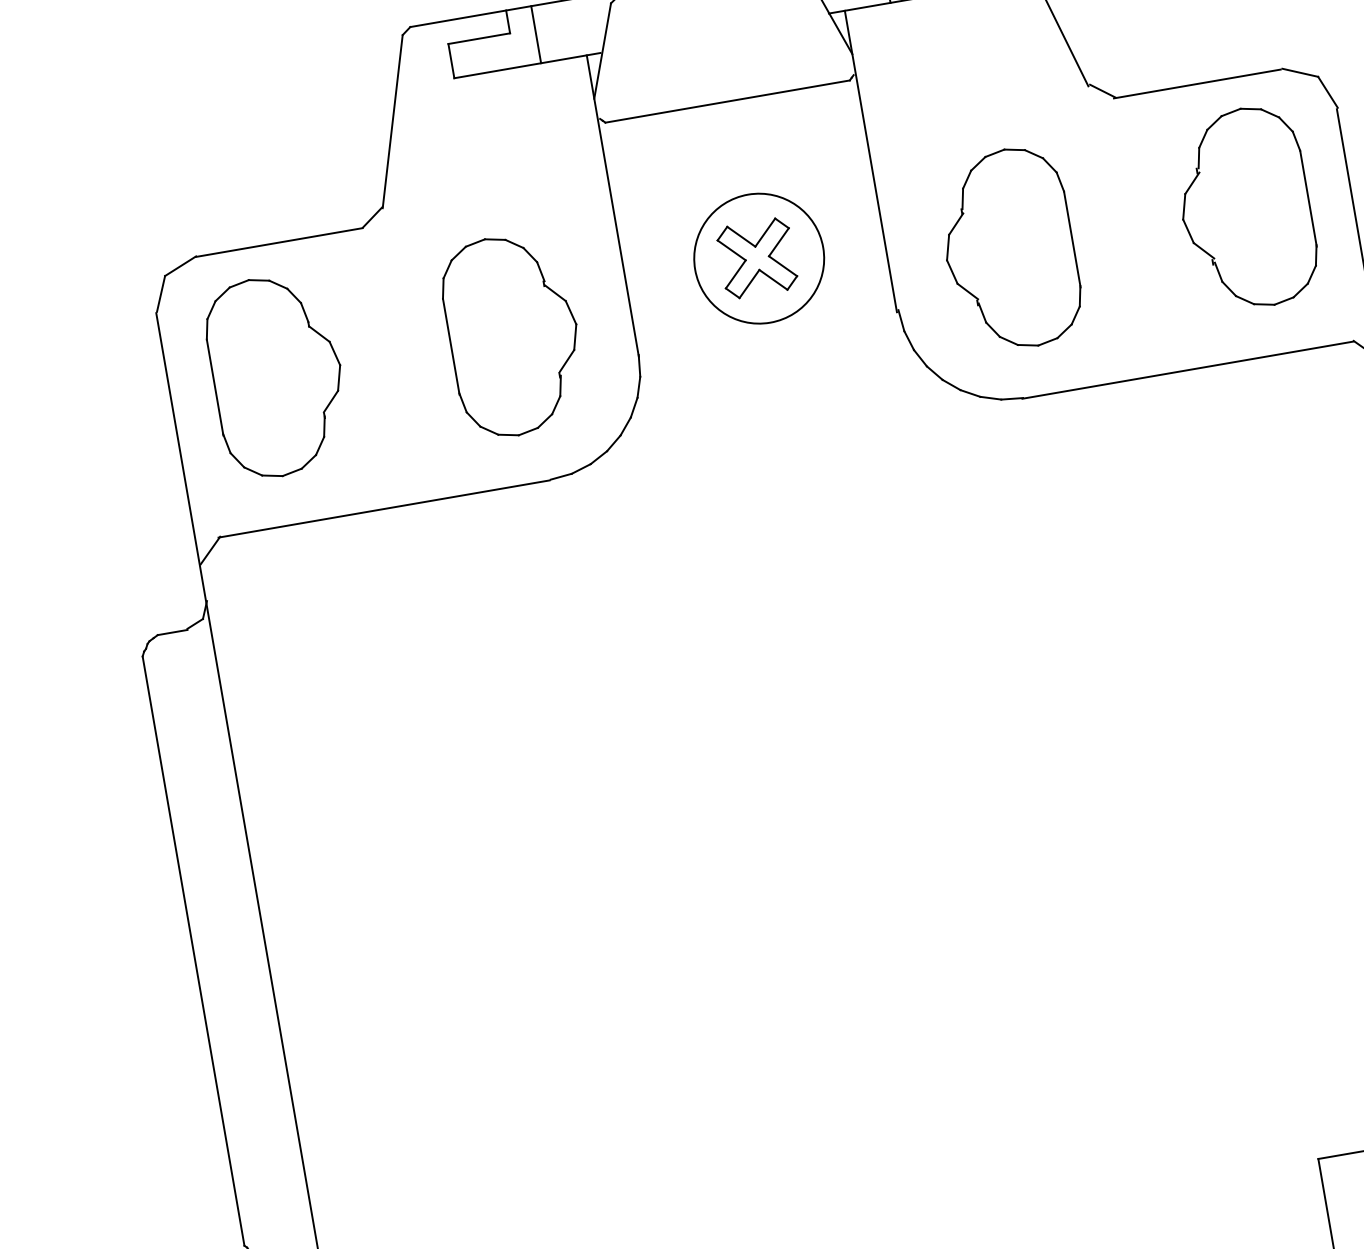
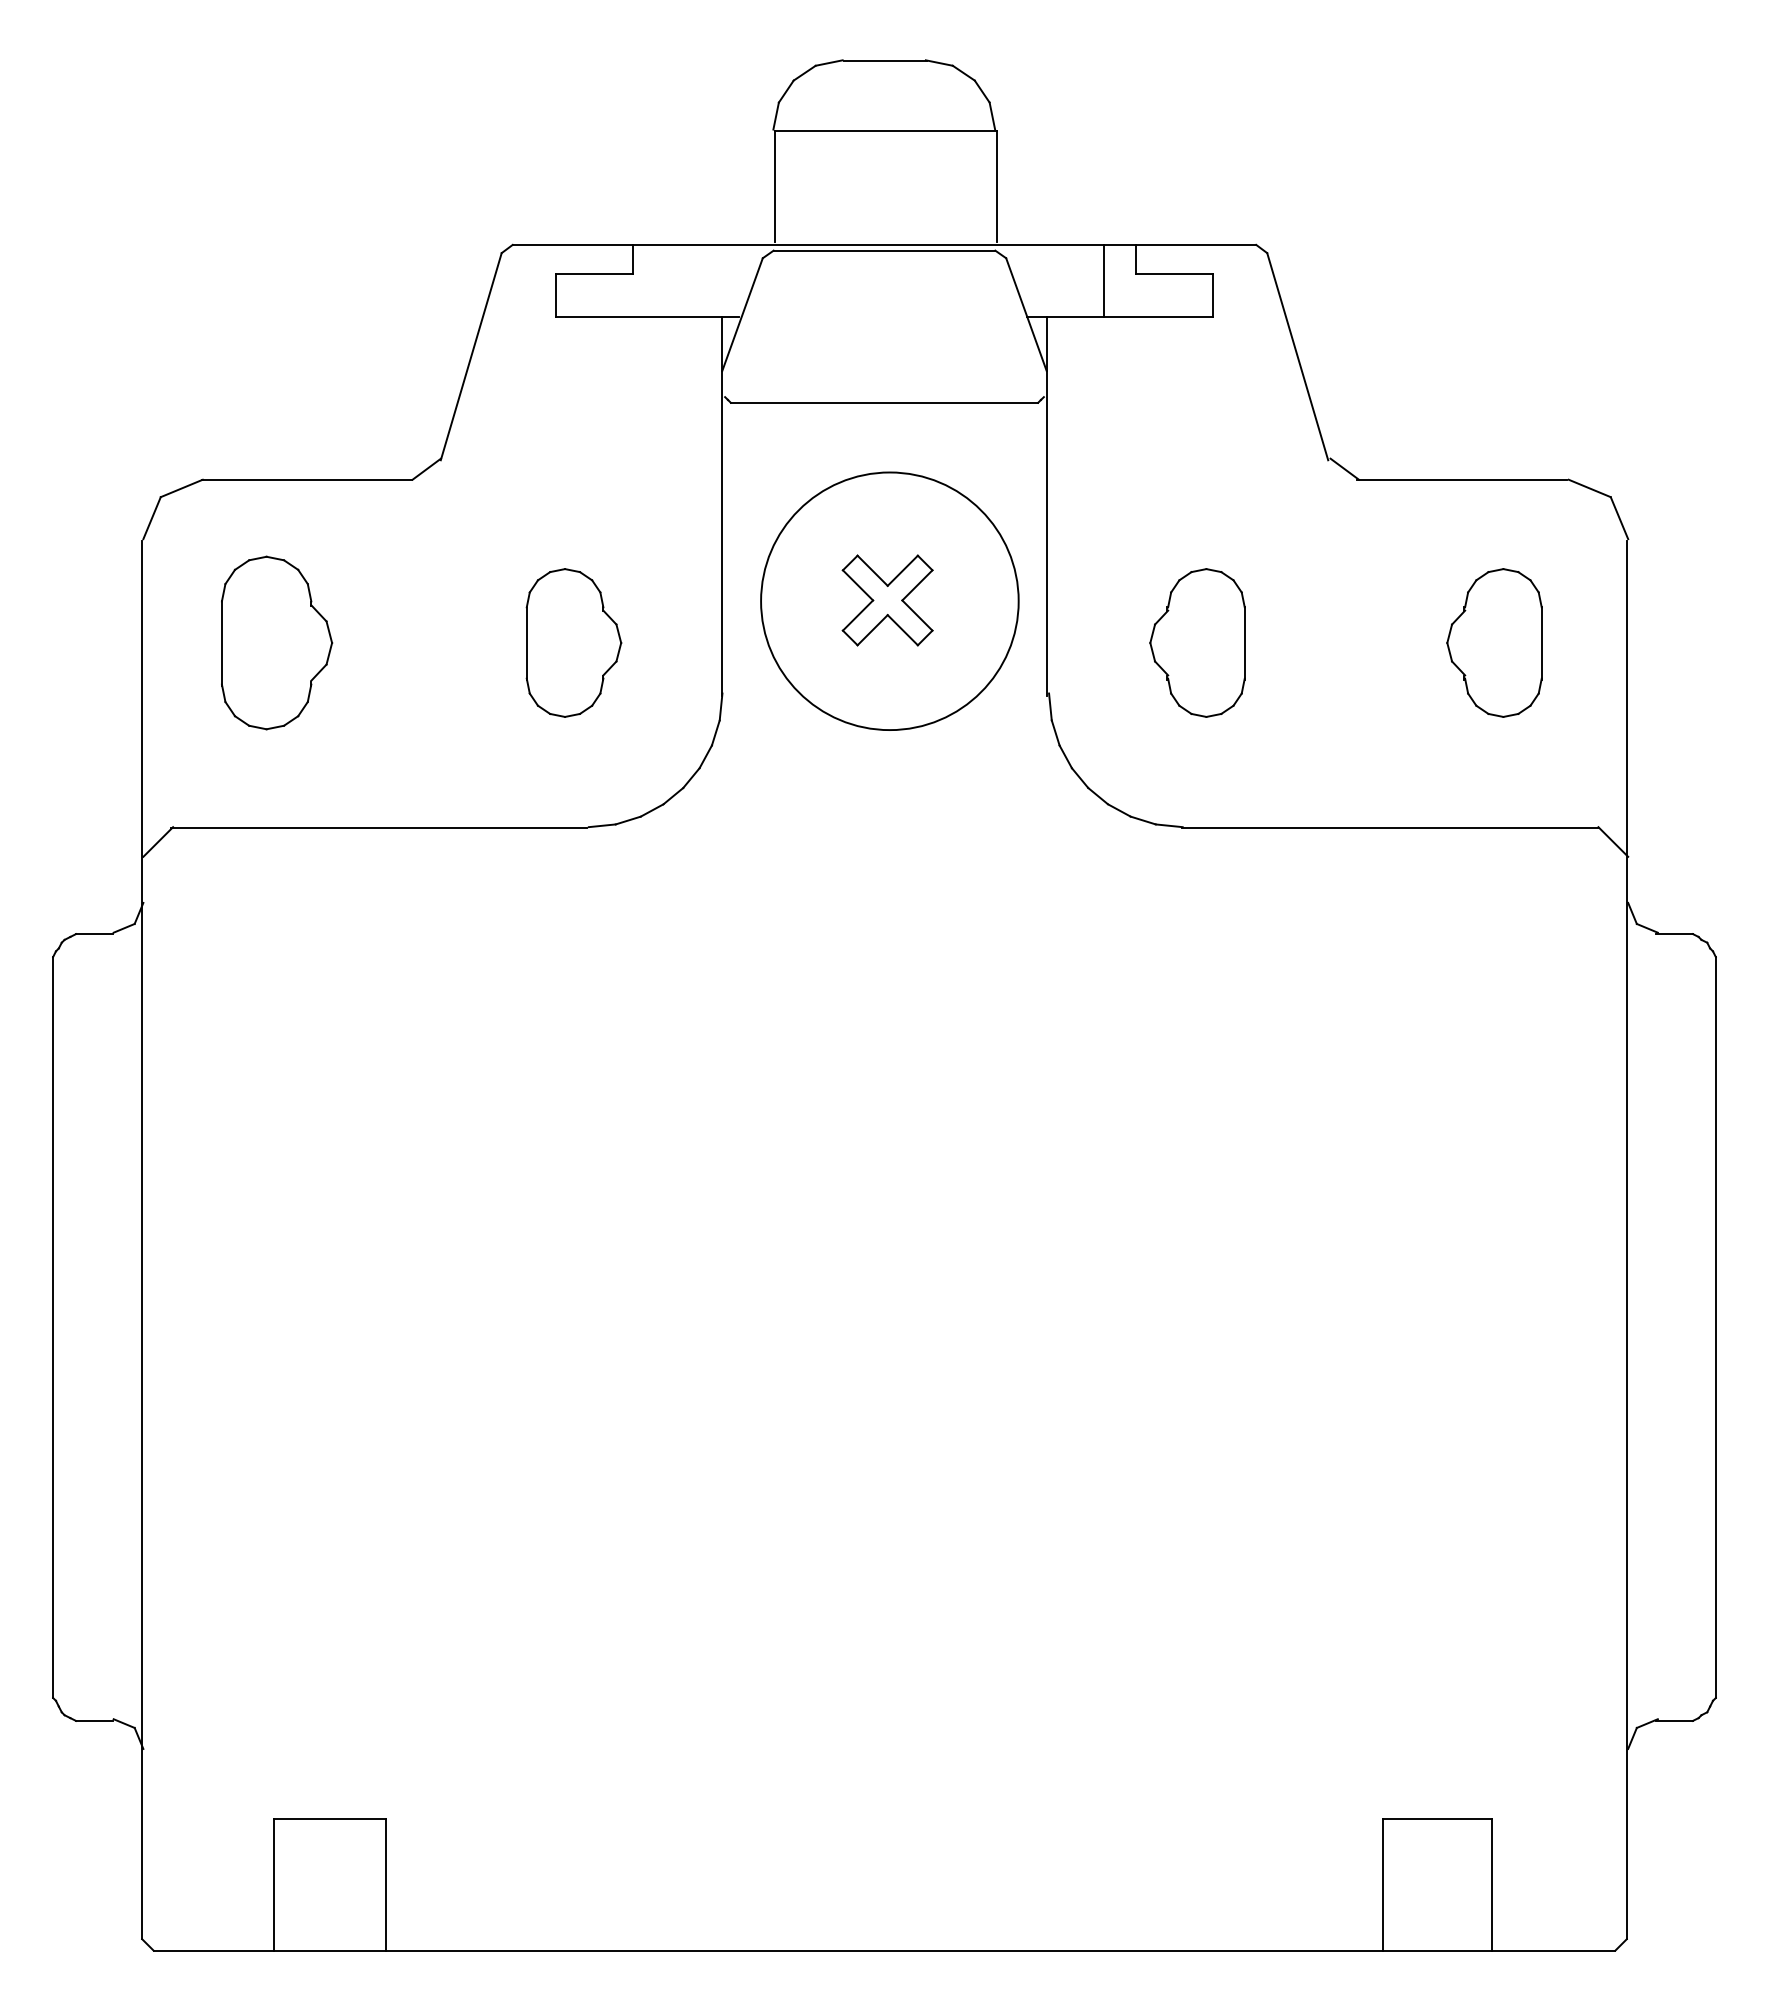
line: (535, 34) -> (664, 280), removed
part: (1245, 208) -> (1494, 642), size x0.6
part: (1009, 249) -> (1197, 642), size x0.6
circle: (758, 258) -> (889, 600), size x1.6
part: (513, 334) -> (573, 642), size x0.6
part: (277, 375) -> (276, 642), size x0.7

